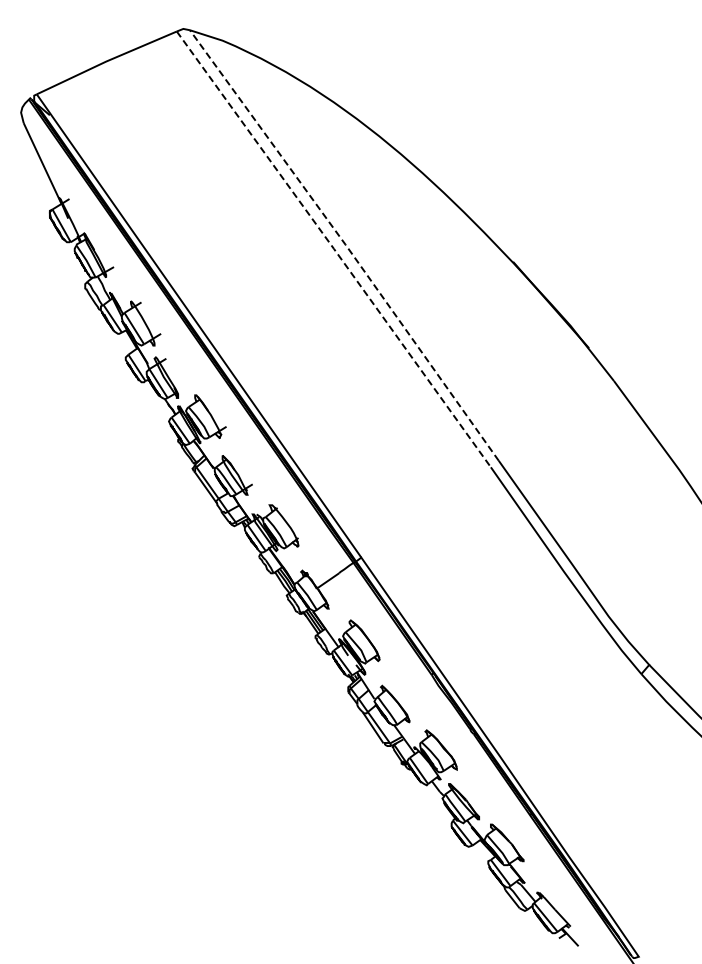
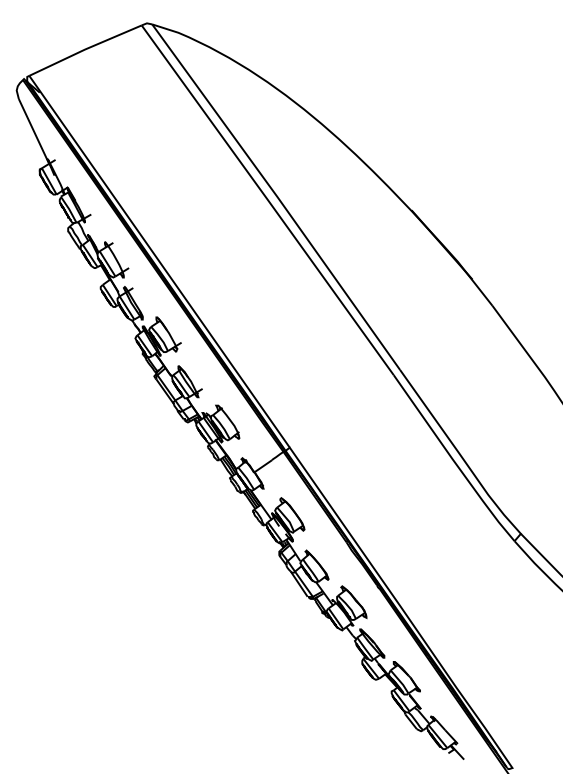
line: (345, 244) -> (277, 196), dashed -> solid
line: (333, 248) -> (267, 199), dashed -> solid

